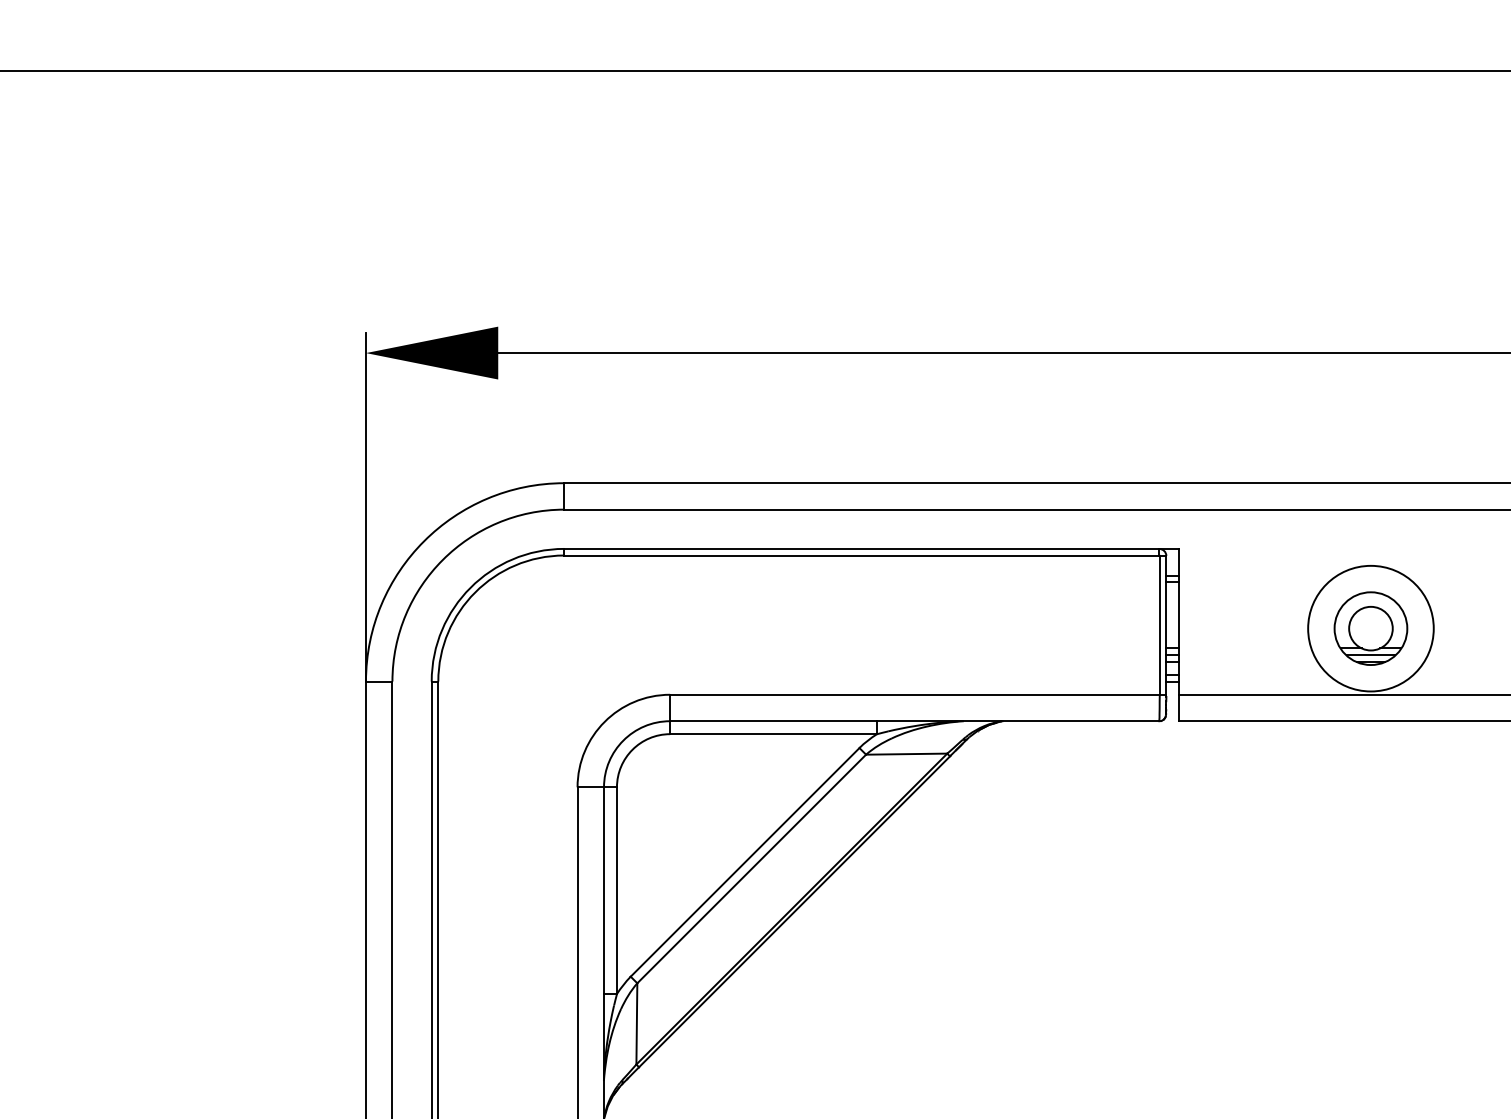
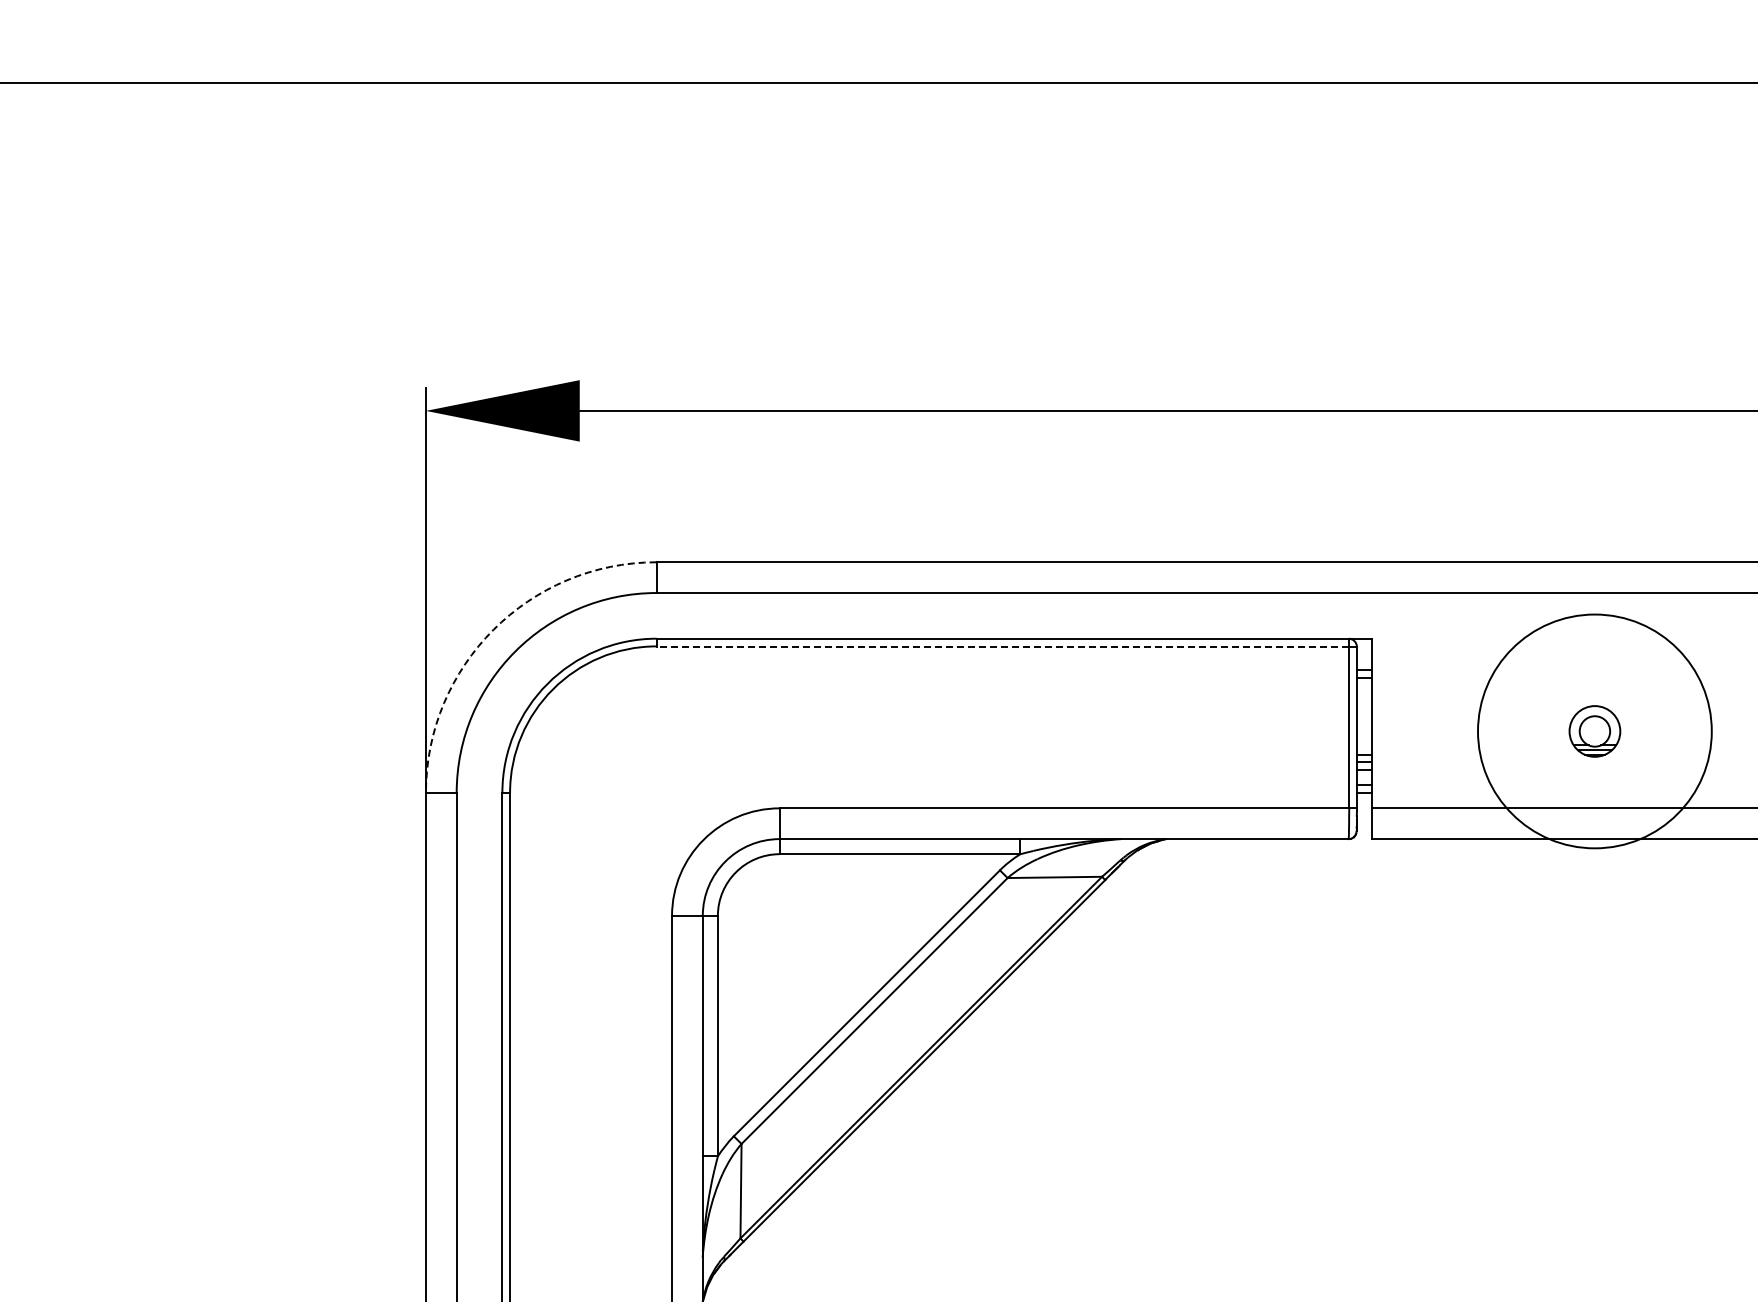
arc: (424, 541) -> (493, 629), solid -> dashed
line: (861, 555) -> (1002, 646), solid -> dashed
circle: (1370, 628) -> (1594, 731), size x1.6
part: (1370, 628) -> (1594, 731), size x0.6

